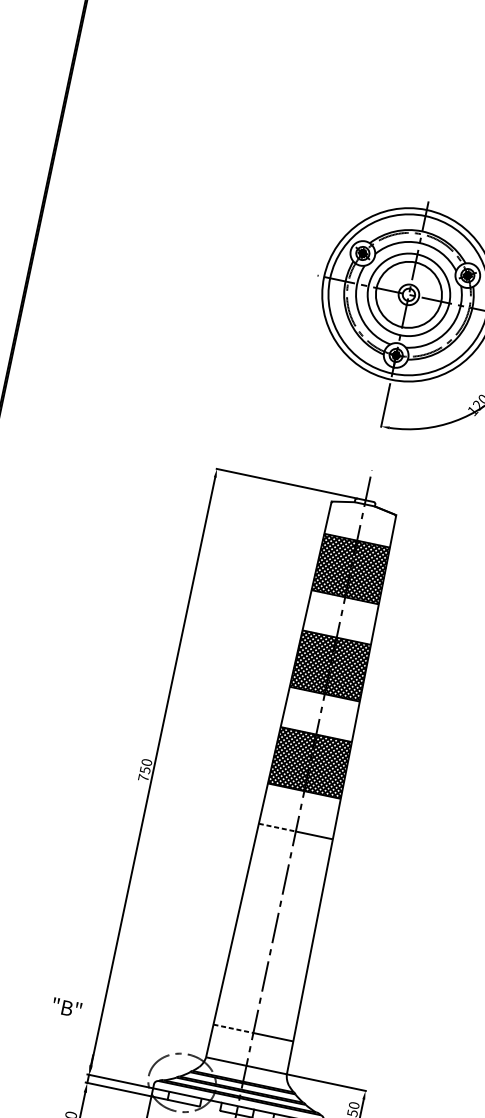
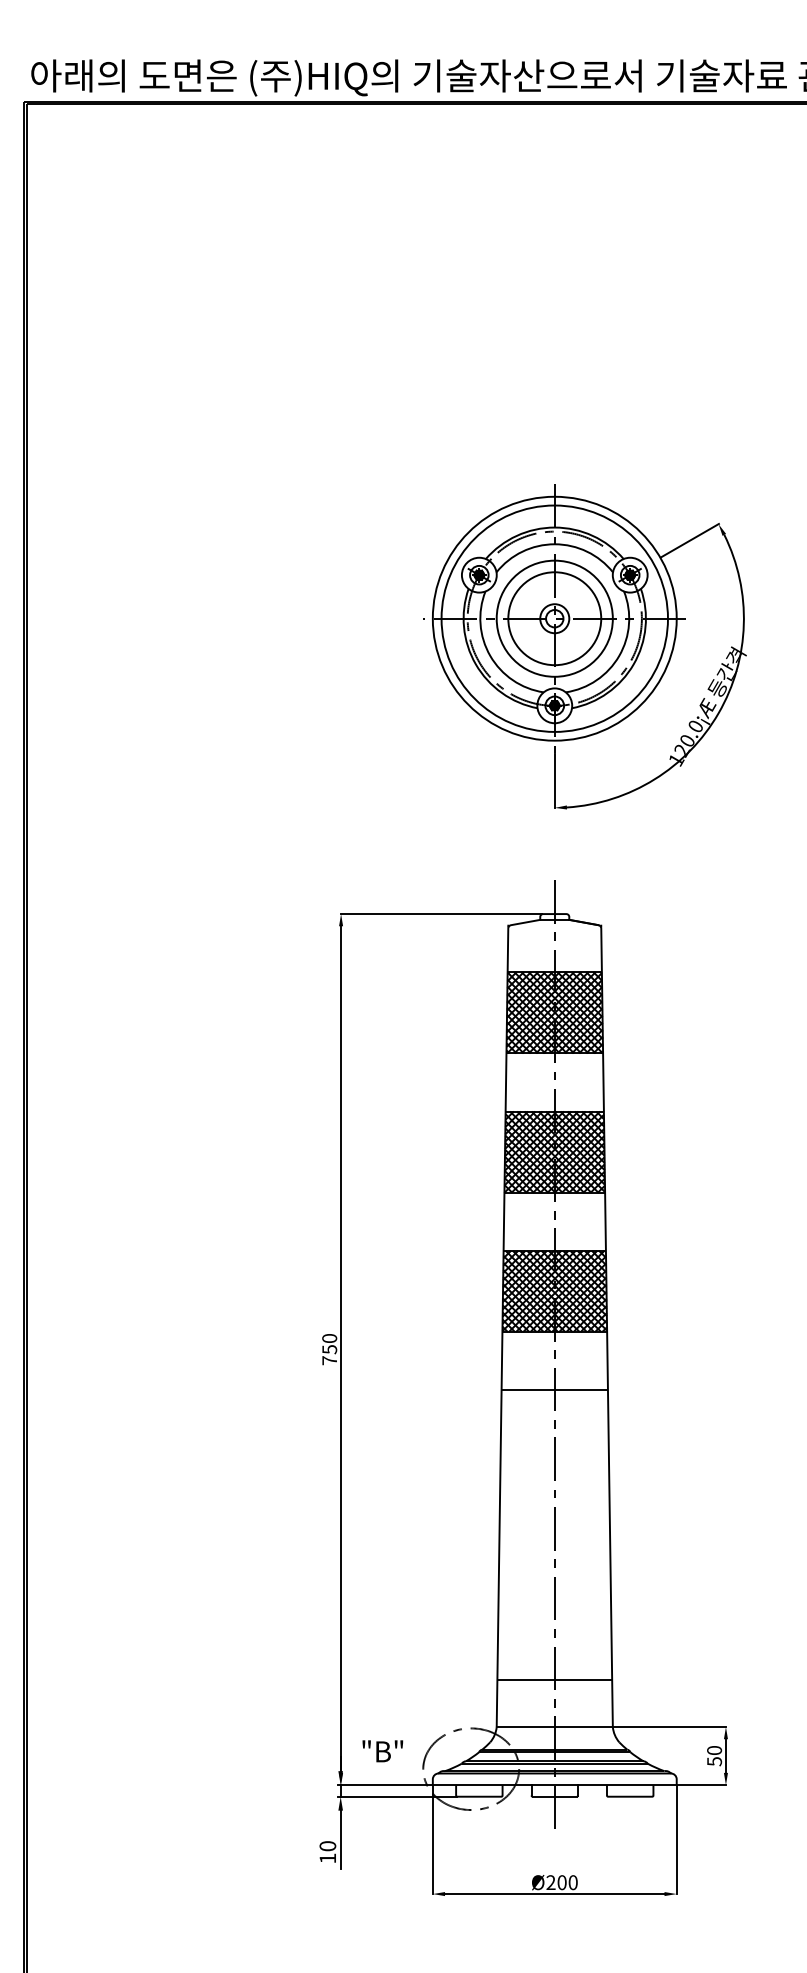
line: (277, 827) -> (528, 1390), dashed -> solid
text: (66, 1007) -> (382, 1751), moved
line: (233, 1028) -> (526, 1679), dashed -> solid

